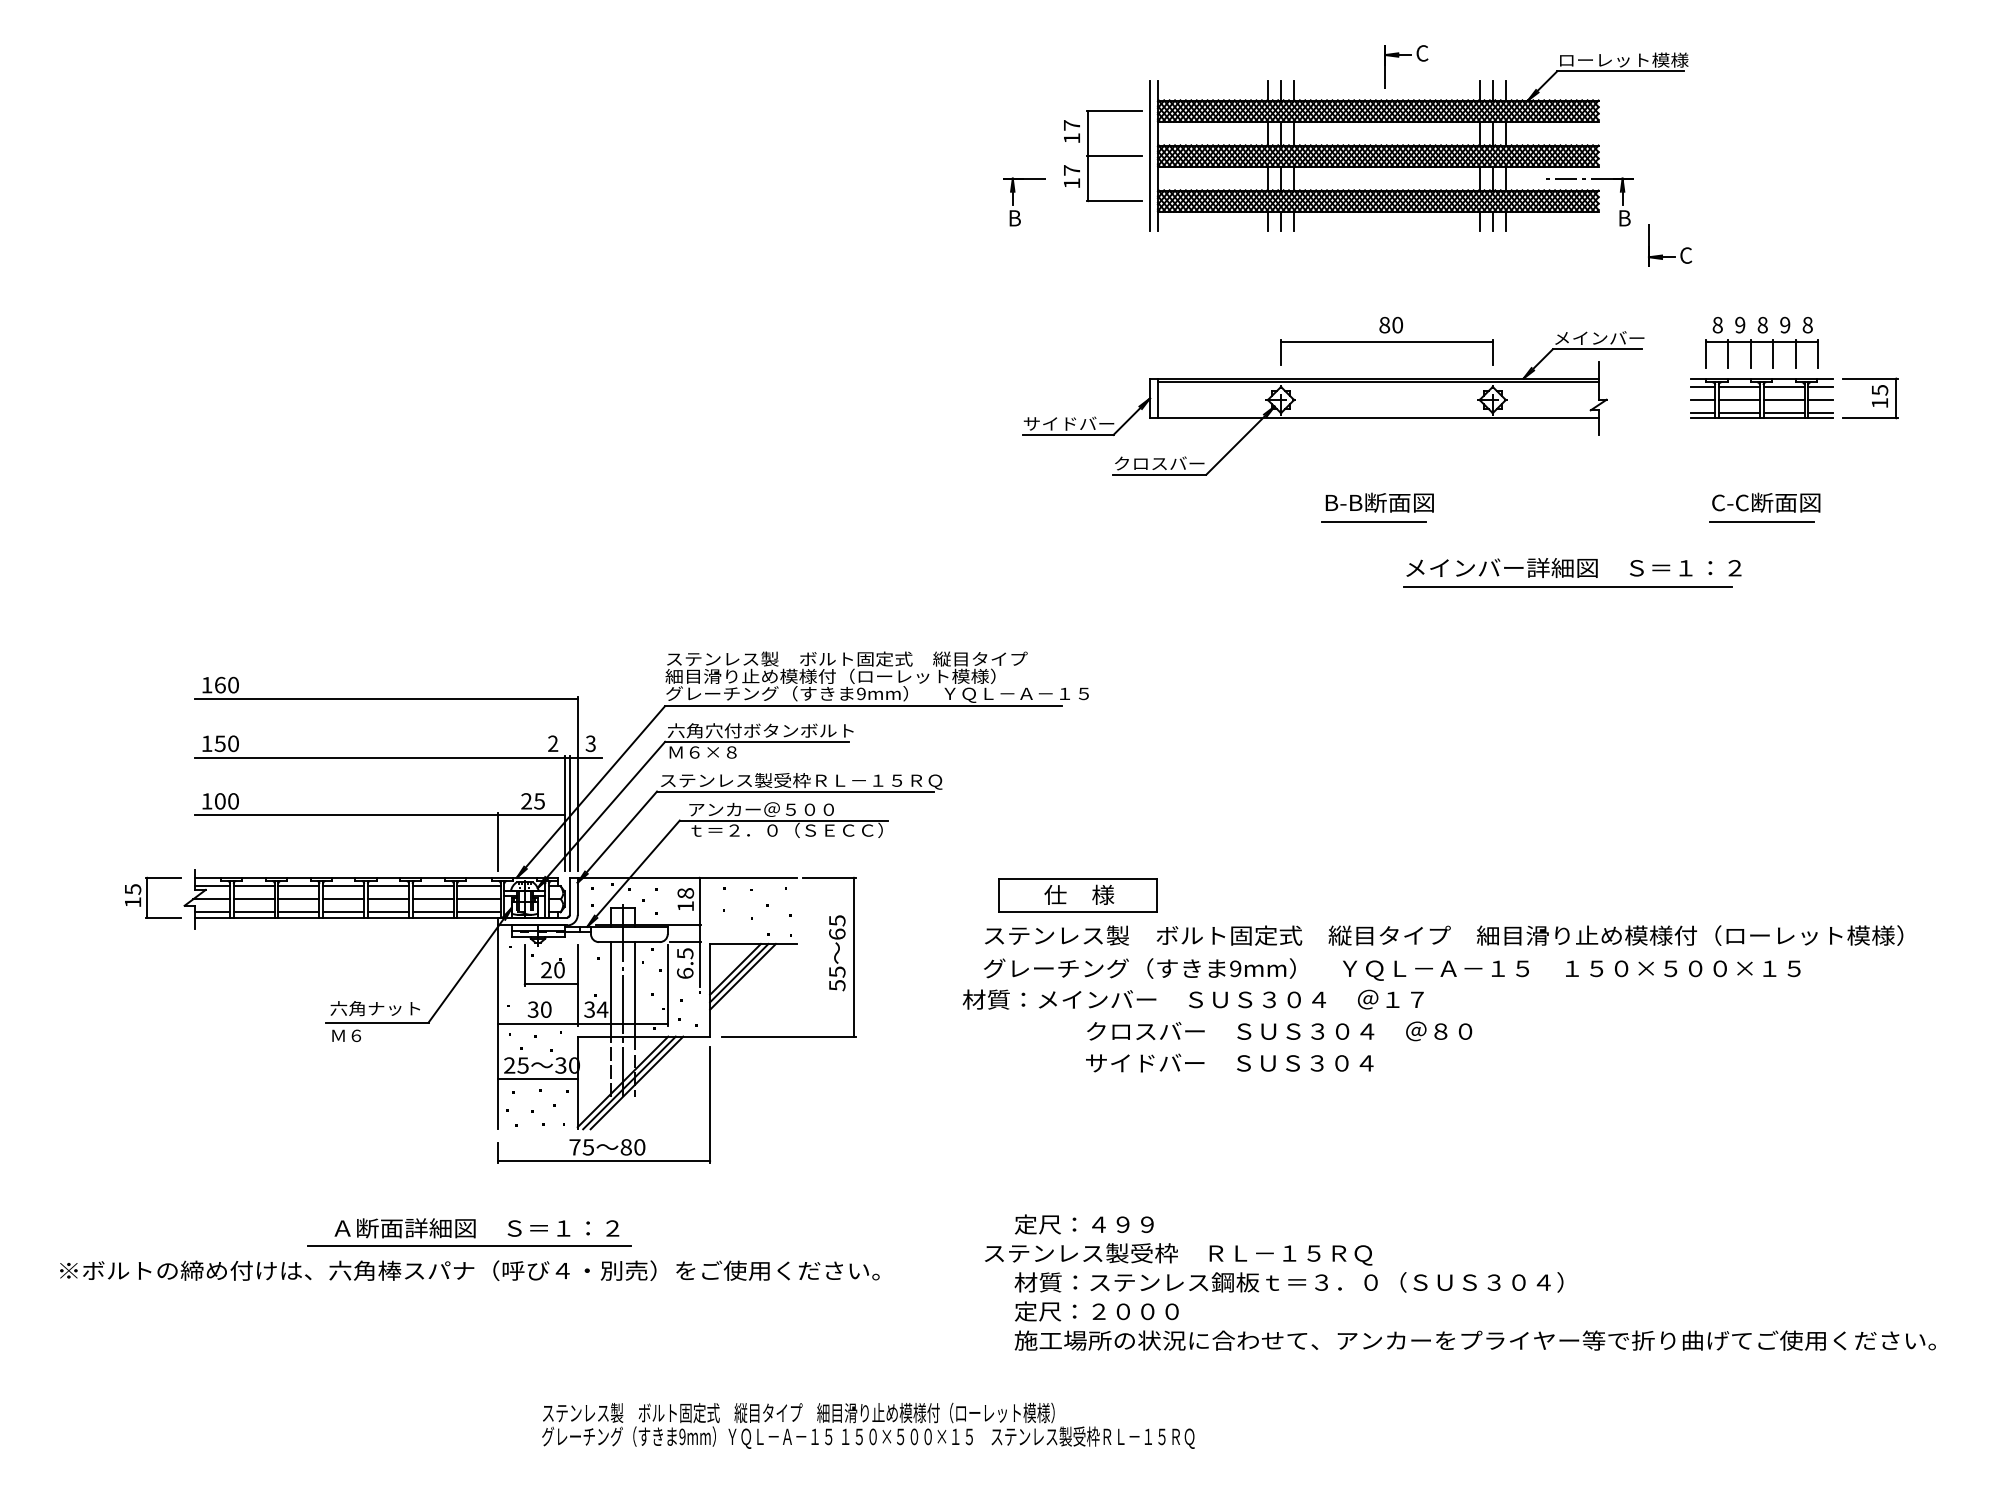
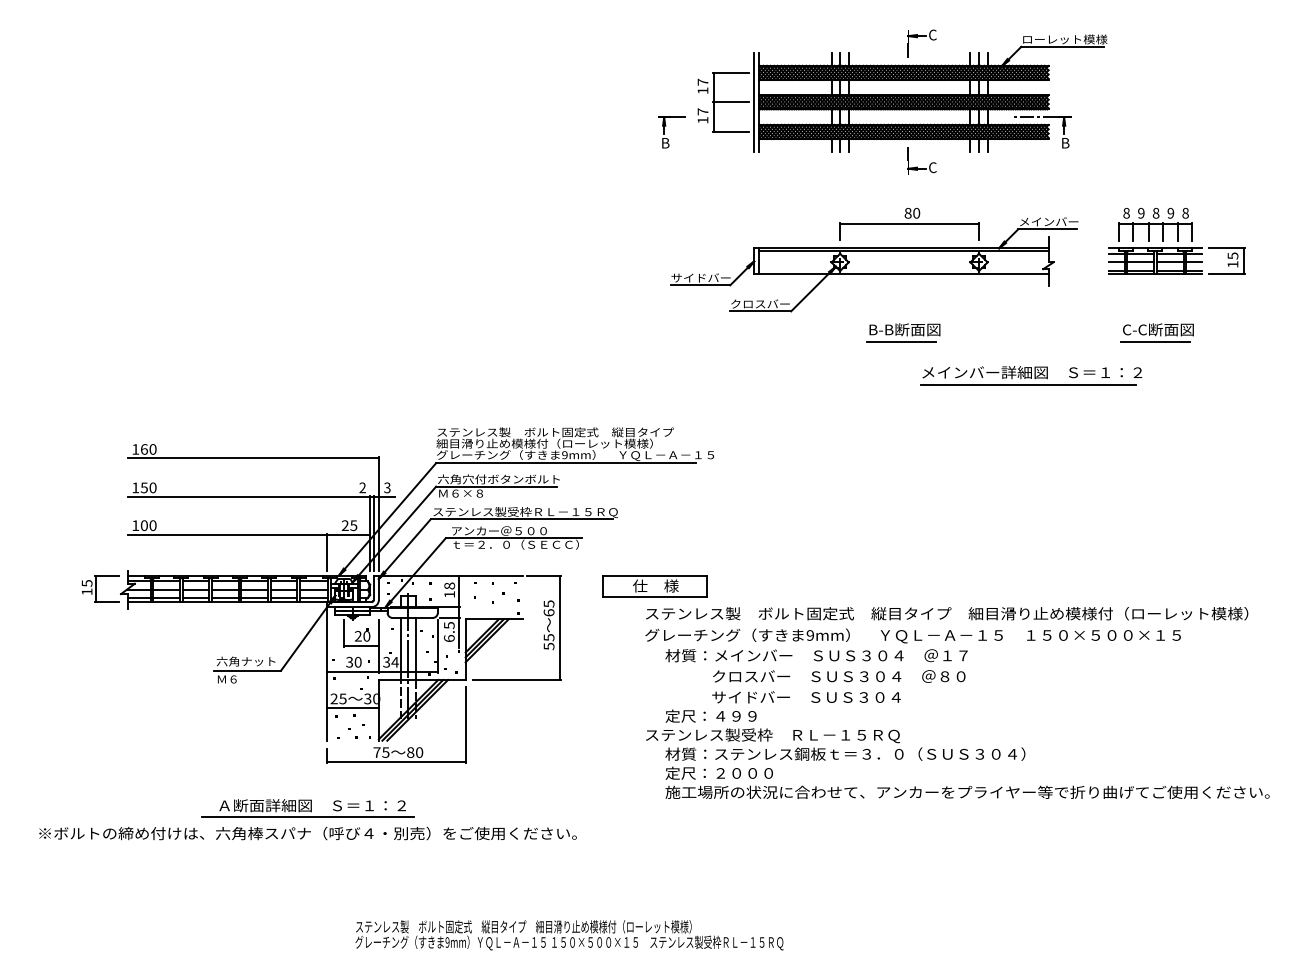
part: (1662, 253) -> (917, 166), moved
part: (1077, 895) -> (654, 586), moved
text: (1193, 999) -> (816, 655), moved
text: (1459, 1281) -> (957, 753), moved

